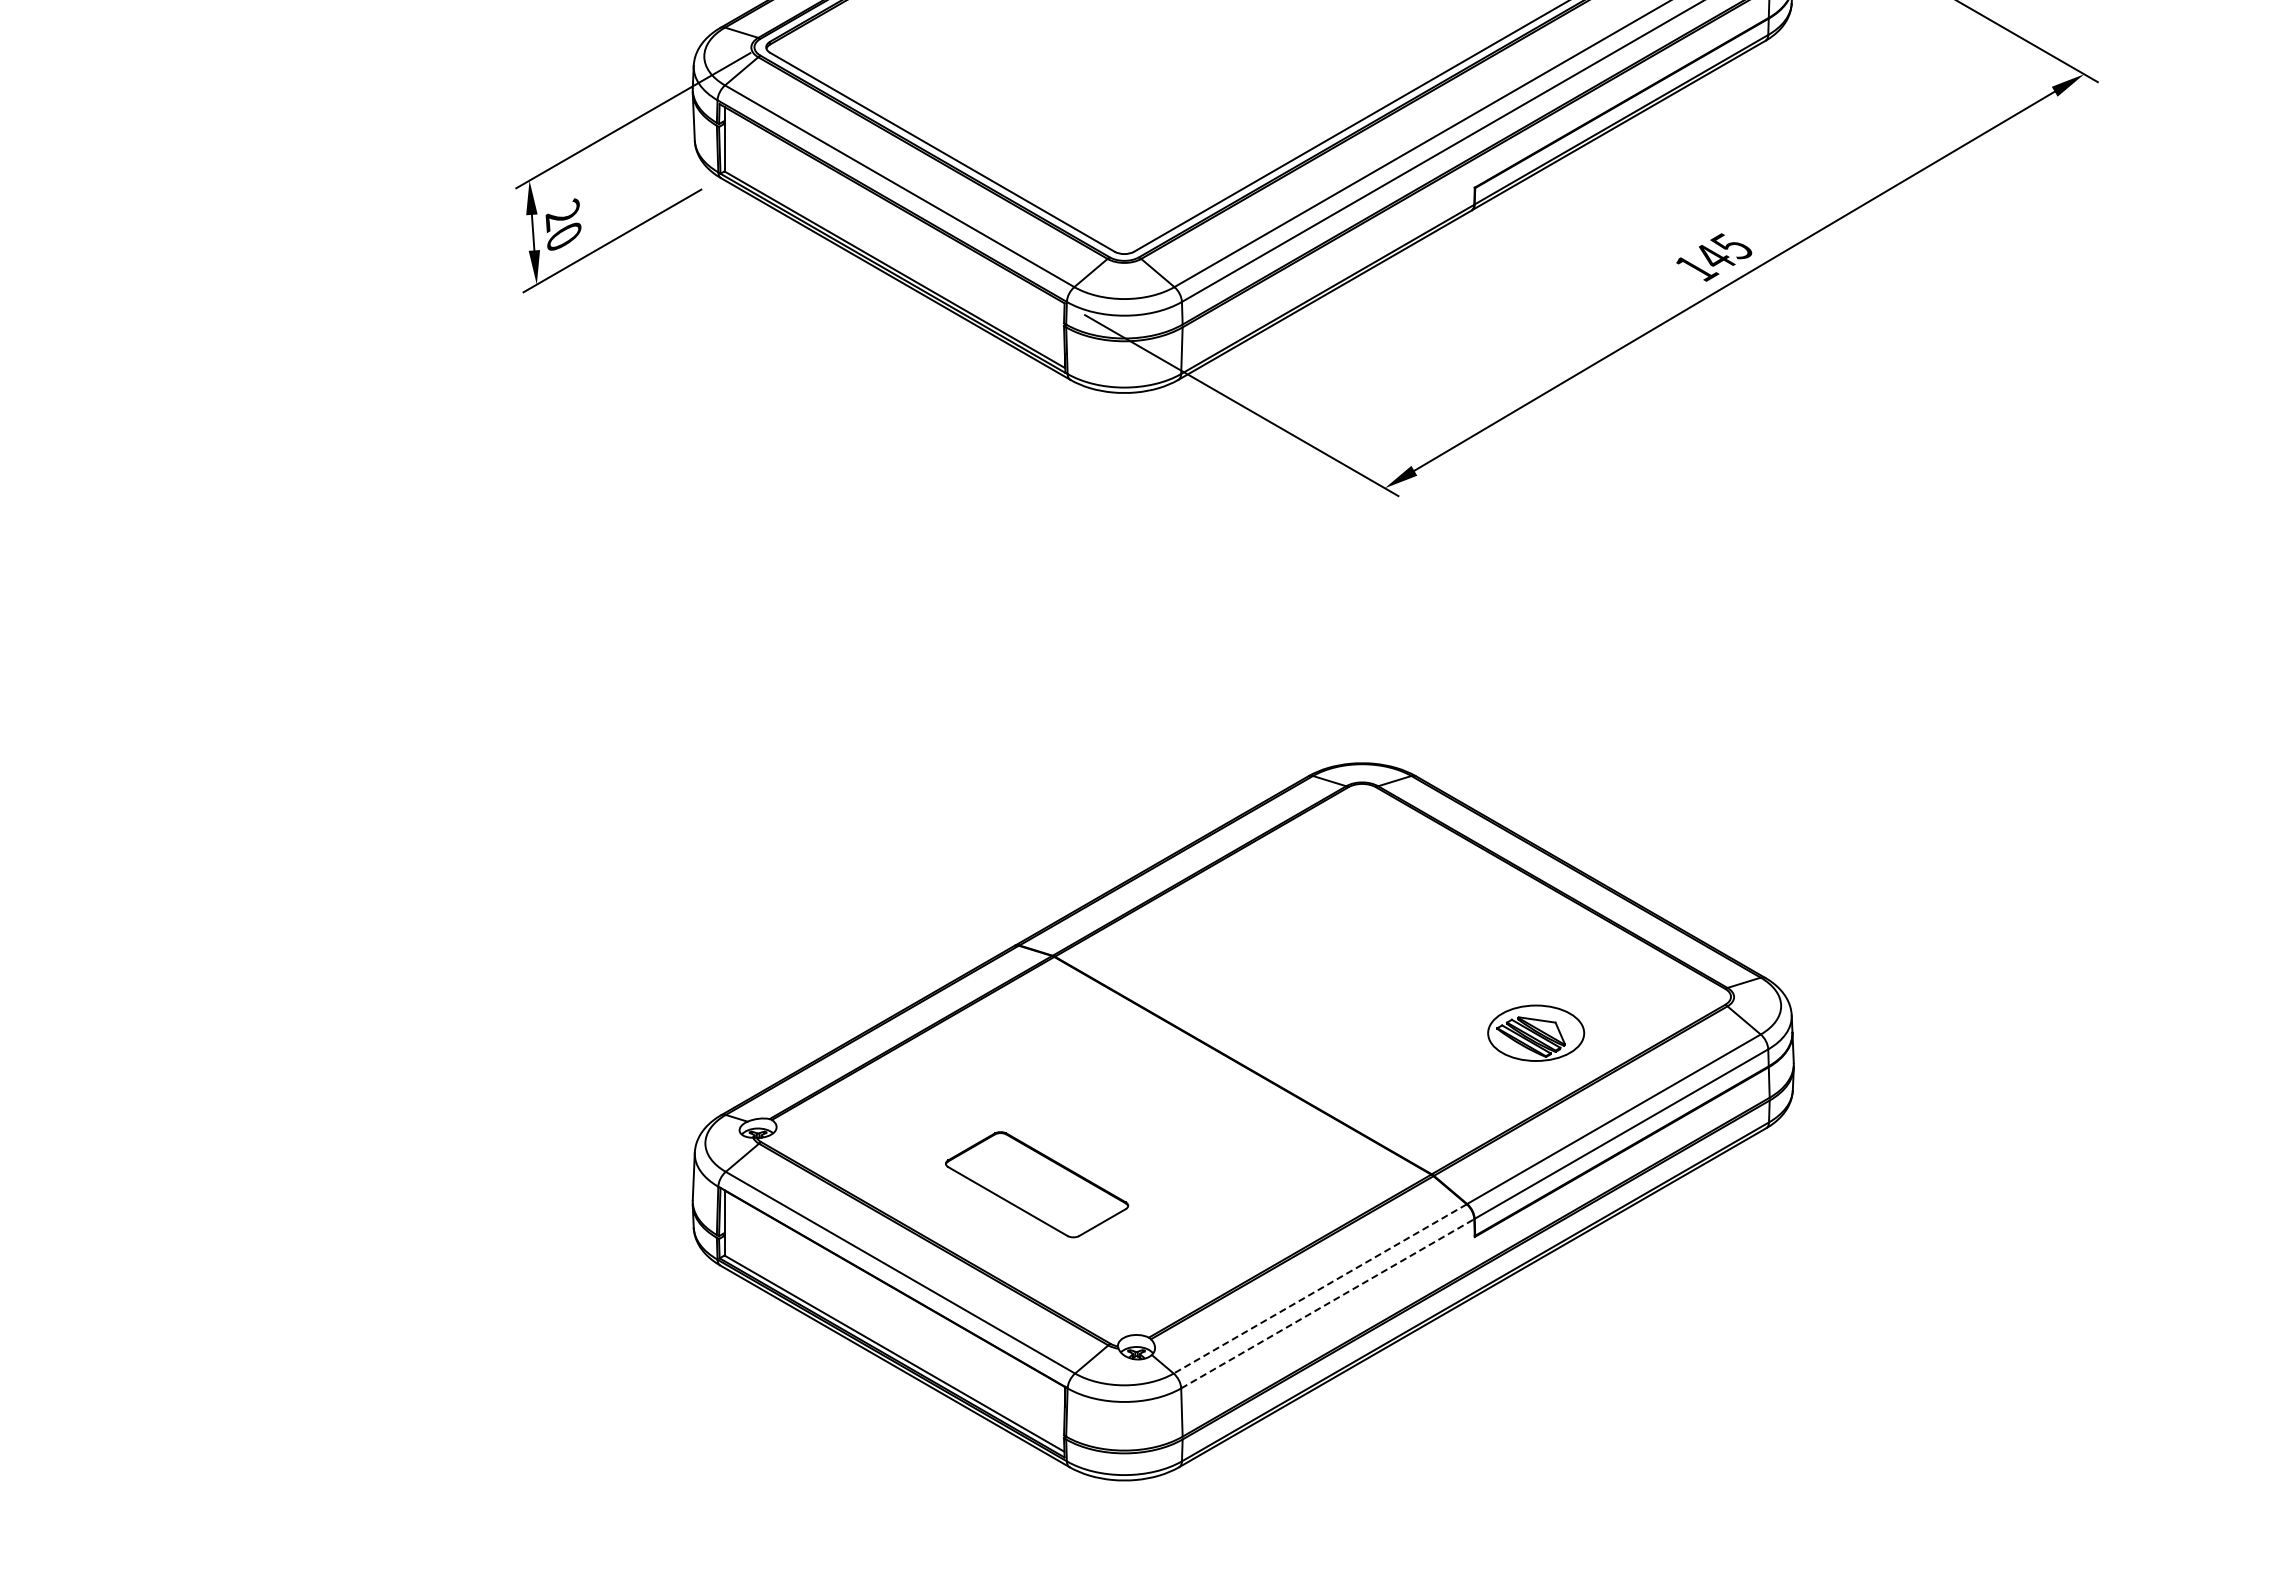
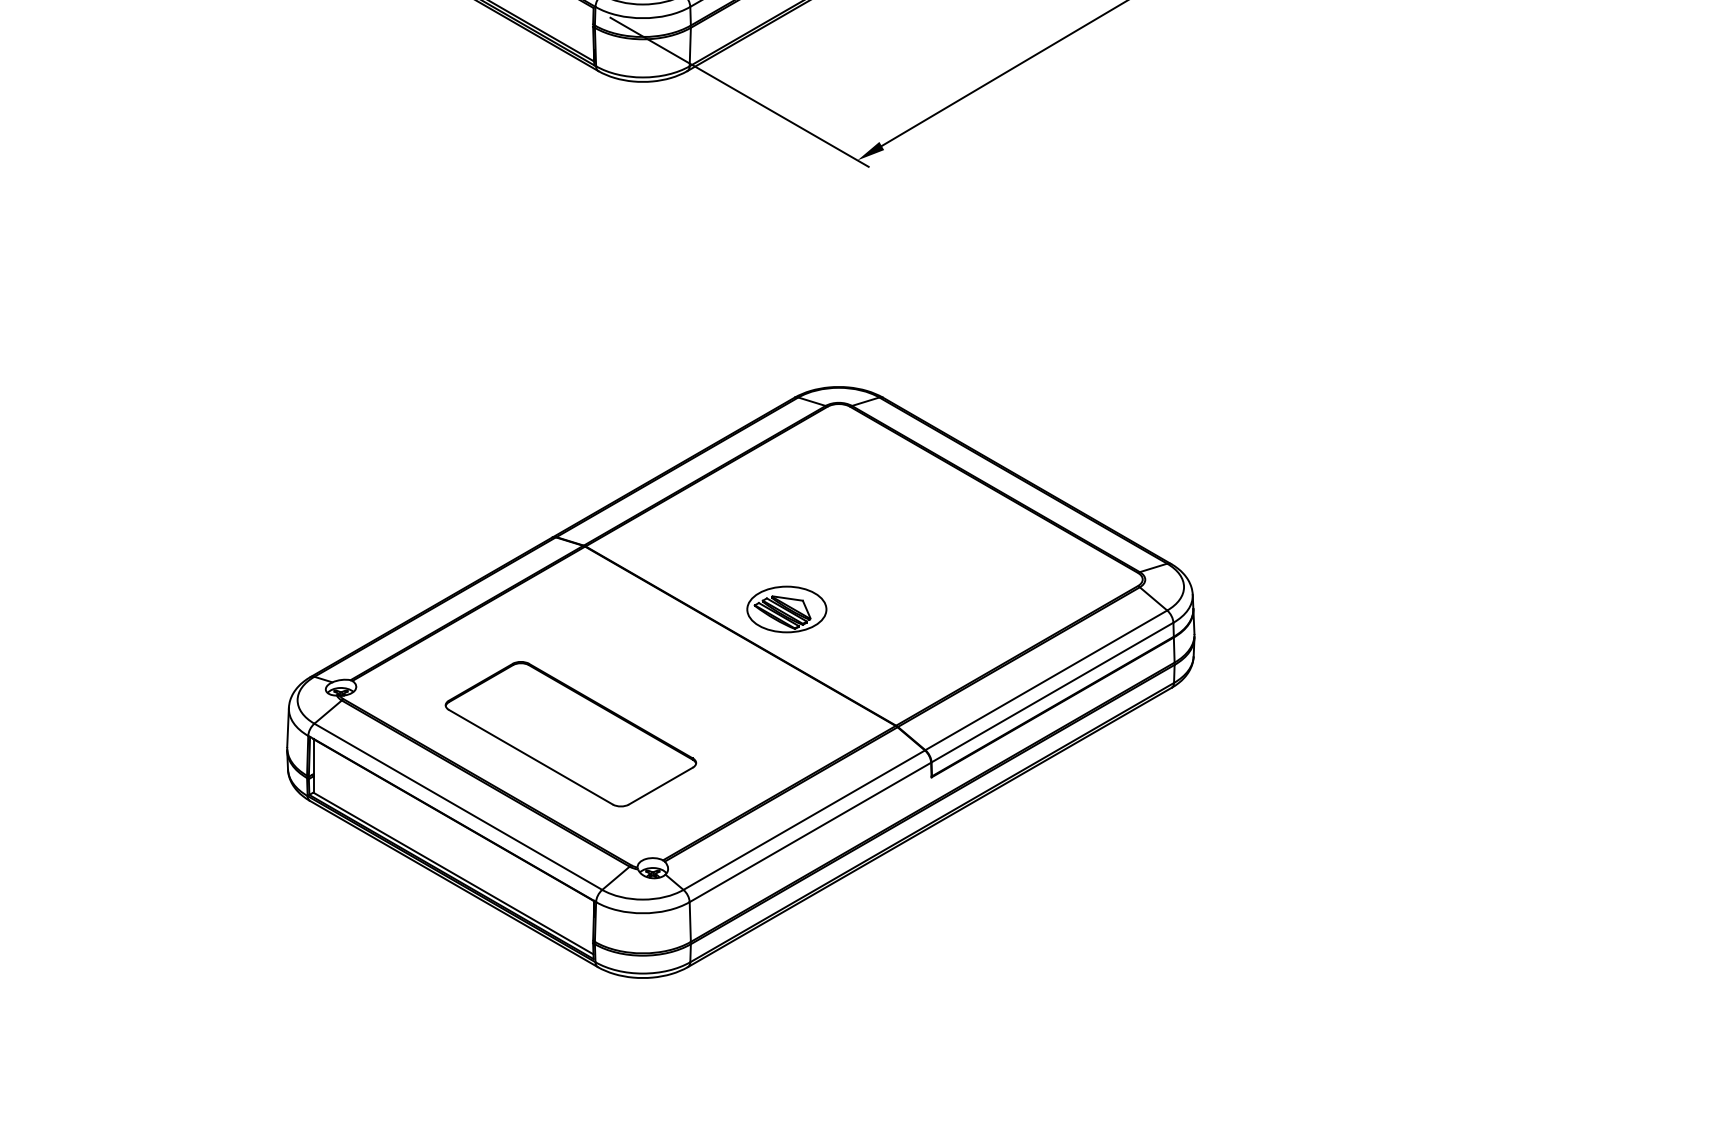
part: (1536, 1032) -> (787, 608), moved
part: (1036, 1184) -> (570, 734), size x1.67
line: (1319, 1289) -> (803, 820), dashed -> solid
line: (1328, 1303) -> (811, 832), dashed -> solid

